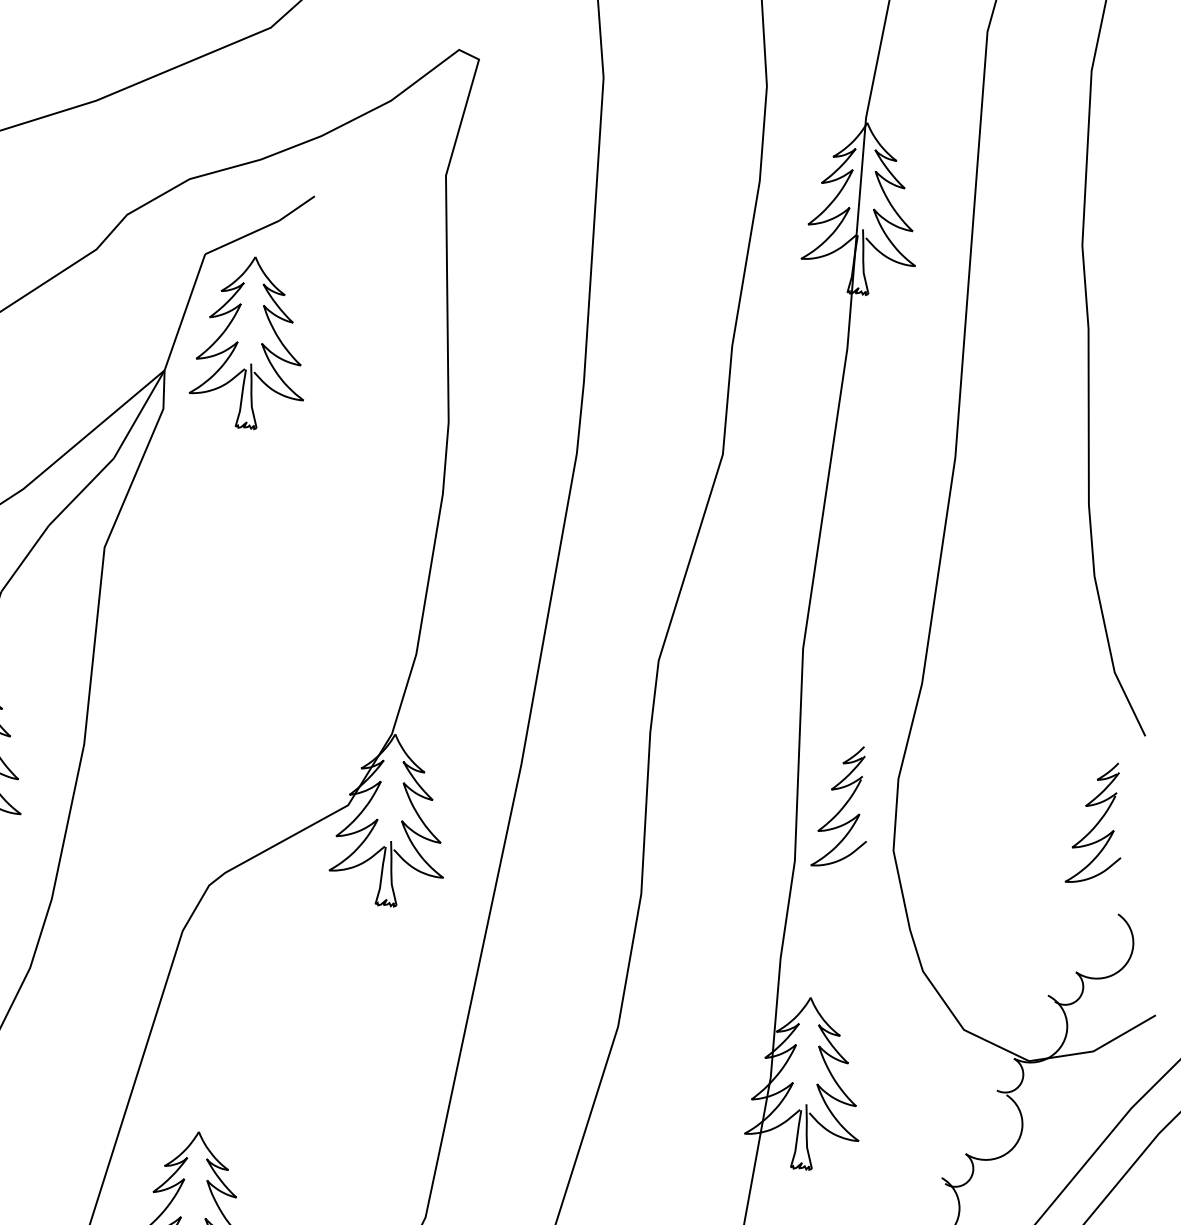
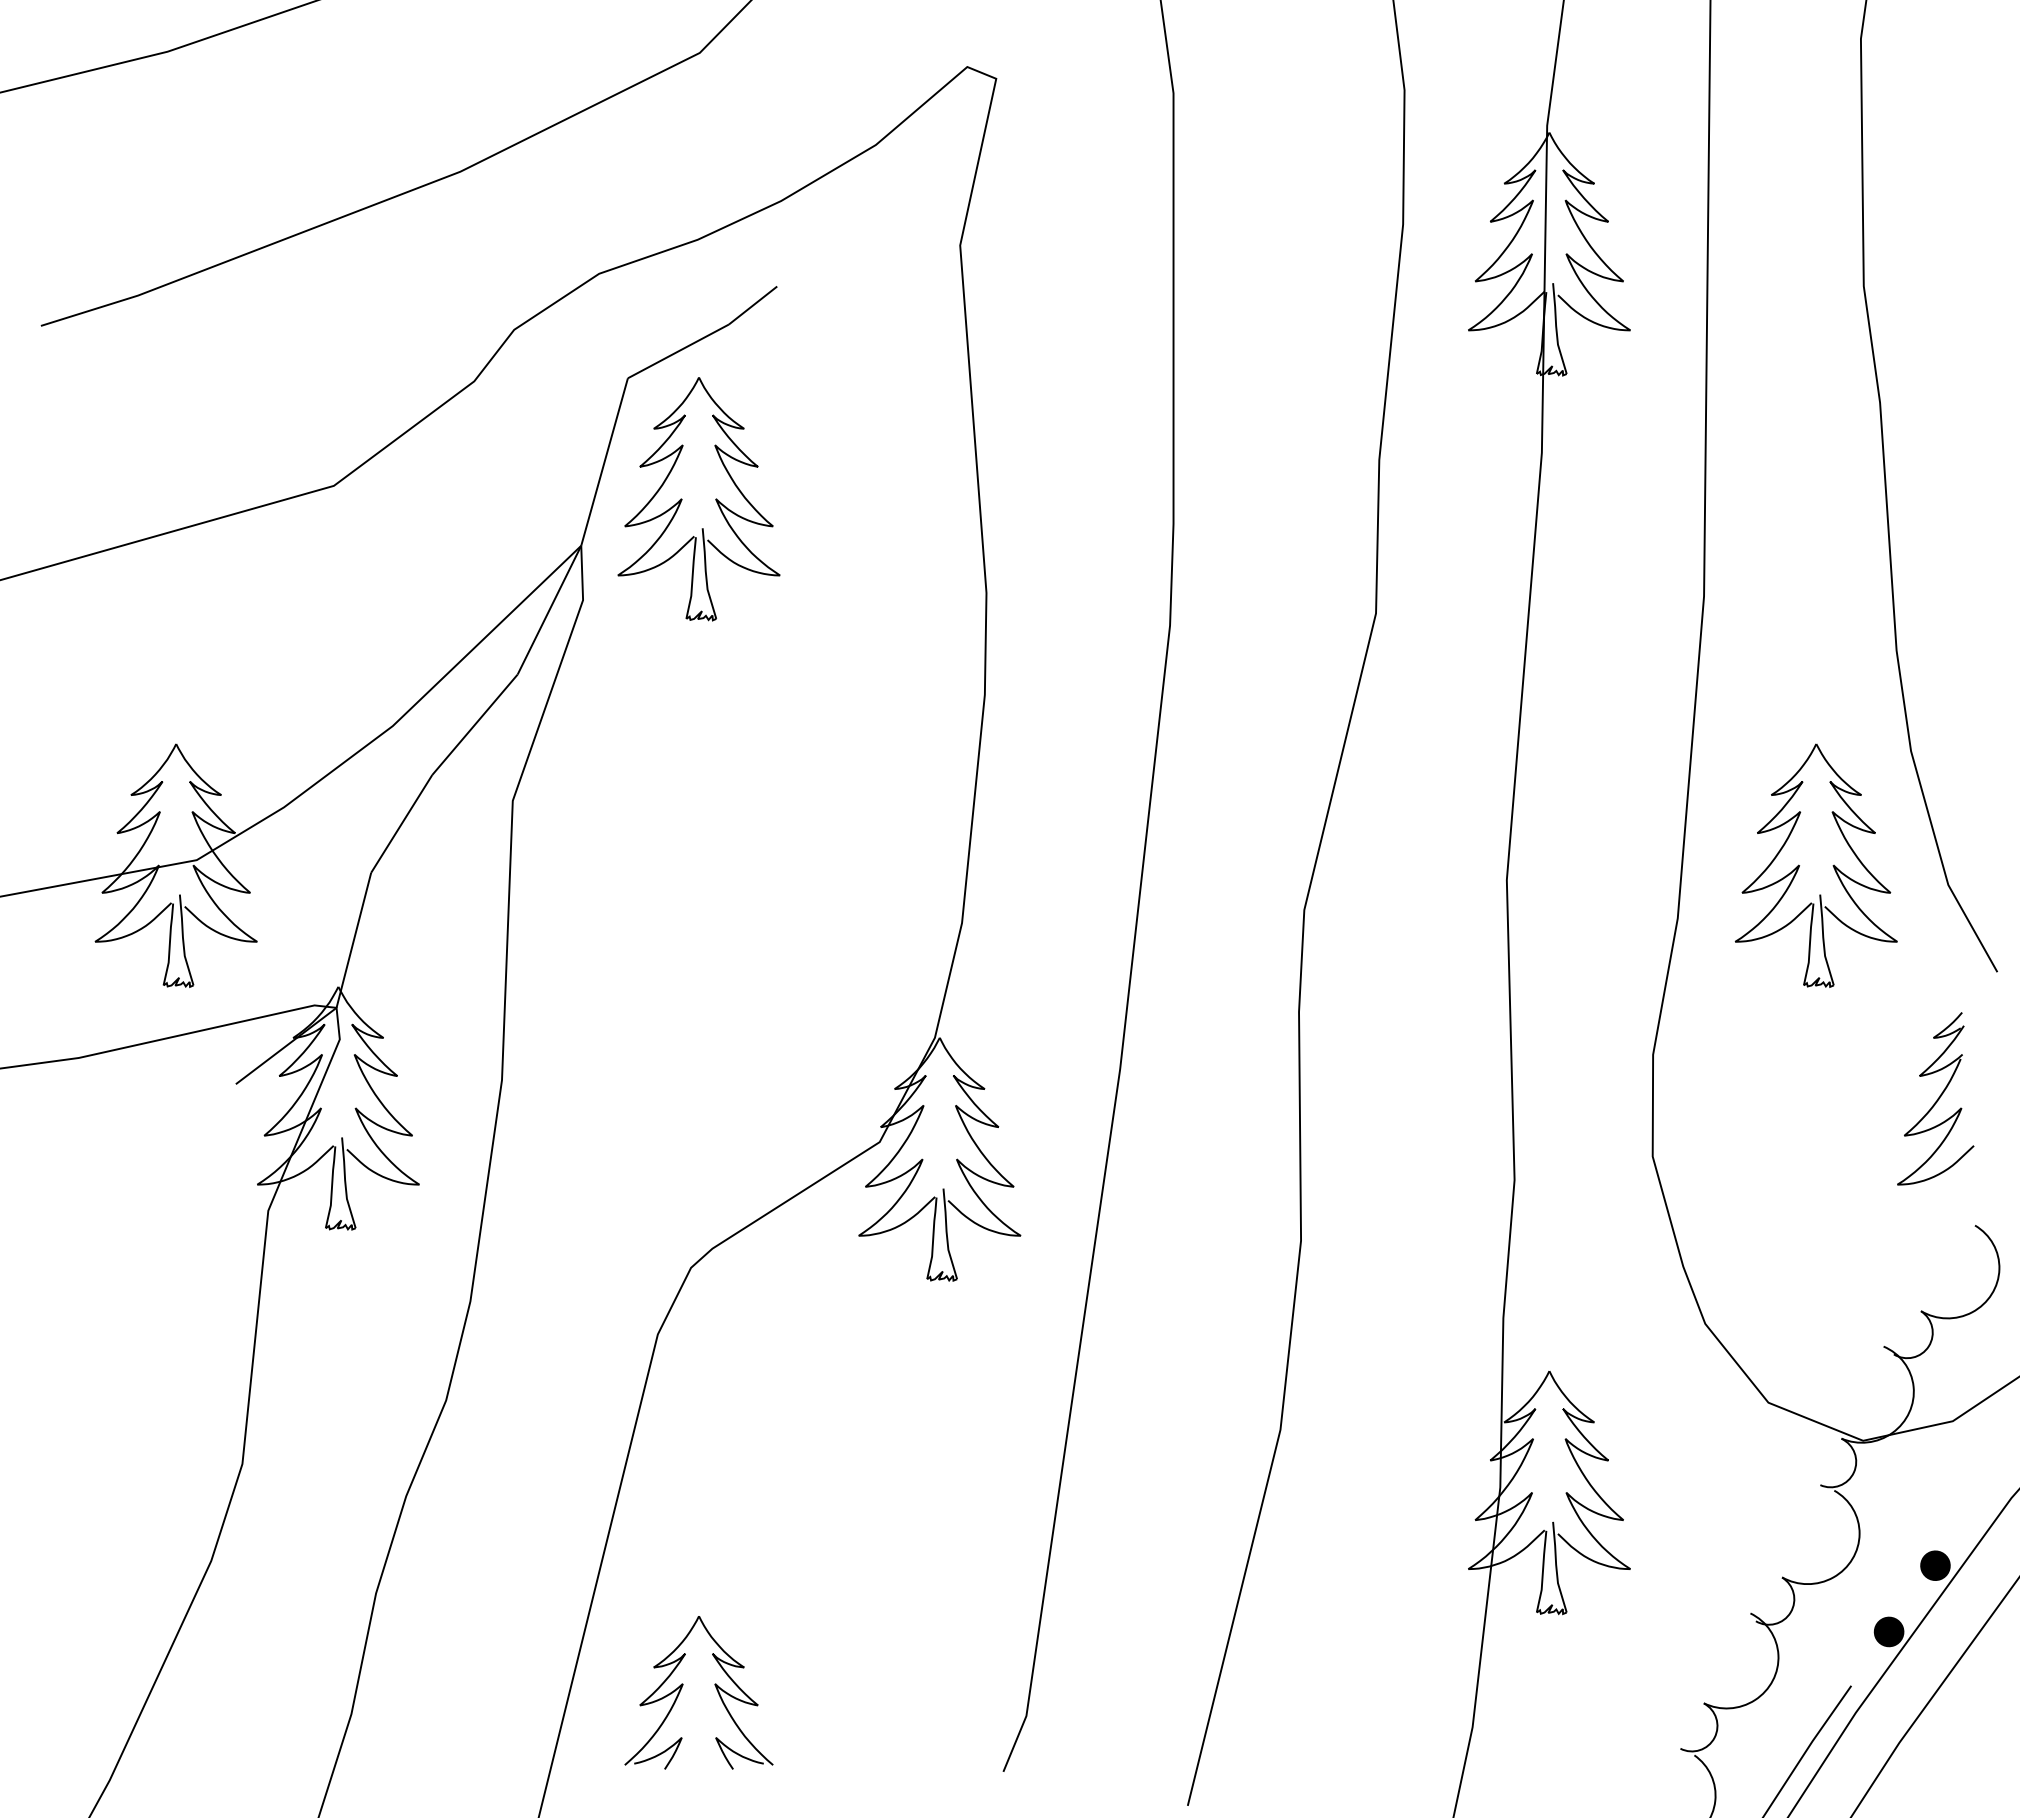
part: (1010, 651) -> (1799, 865), added
part: (841, 806) -> (1575, 1098), removed
fill: (1074, 1152) -> (1935, 1565), added
fill: (1038, 1197) -> (1888, 1631), added

